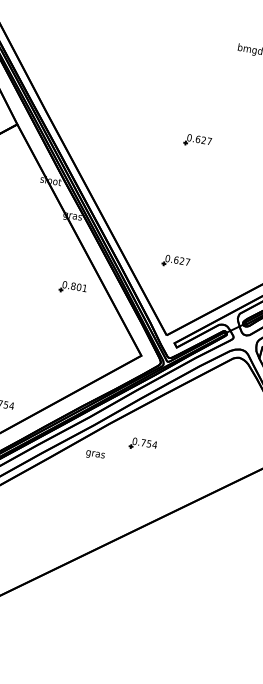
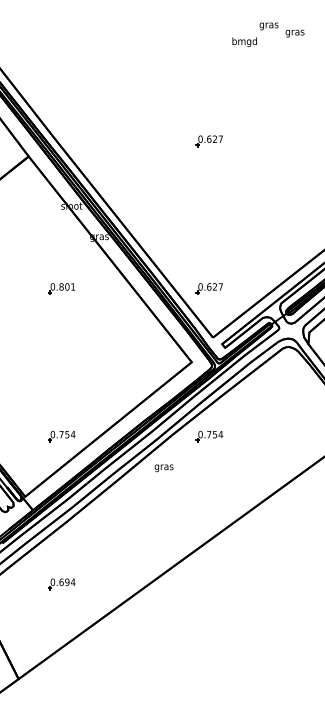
part: (175, 261) -> (208, 288), moved
part: (73, 287) -> (61, 288), moved
part: (143, 444) -> (209, 436), moved

